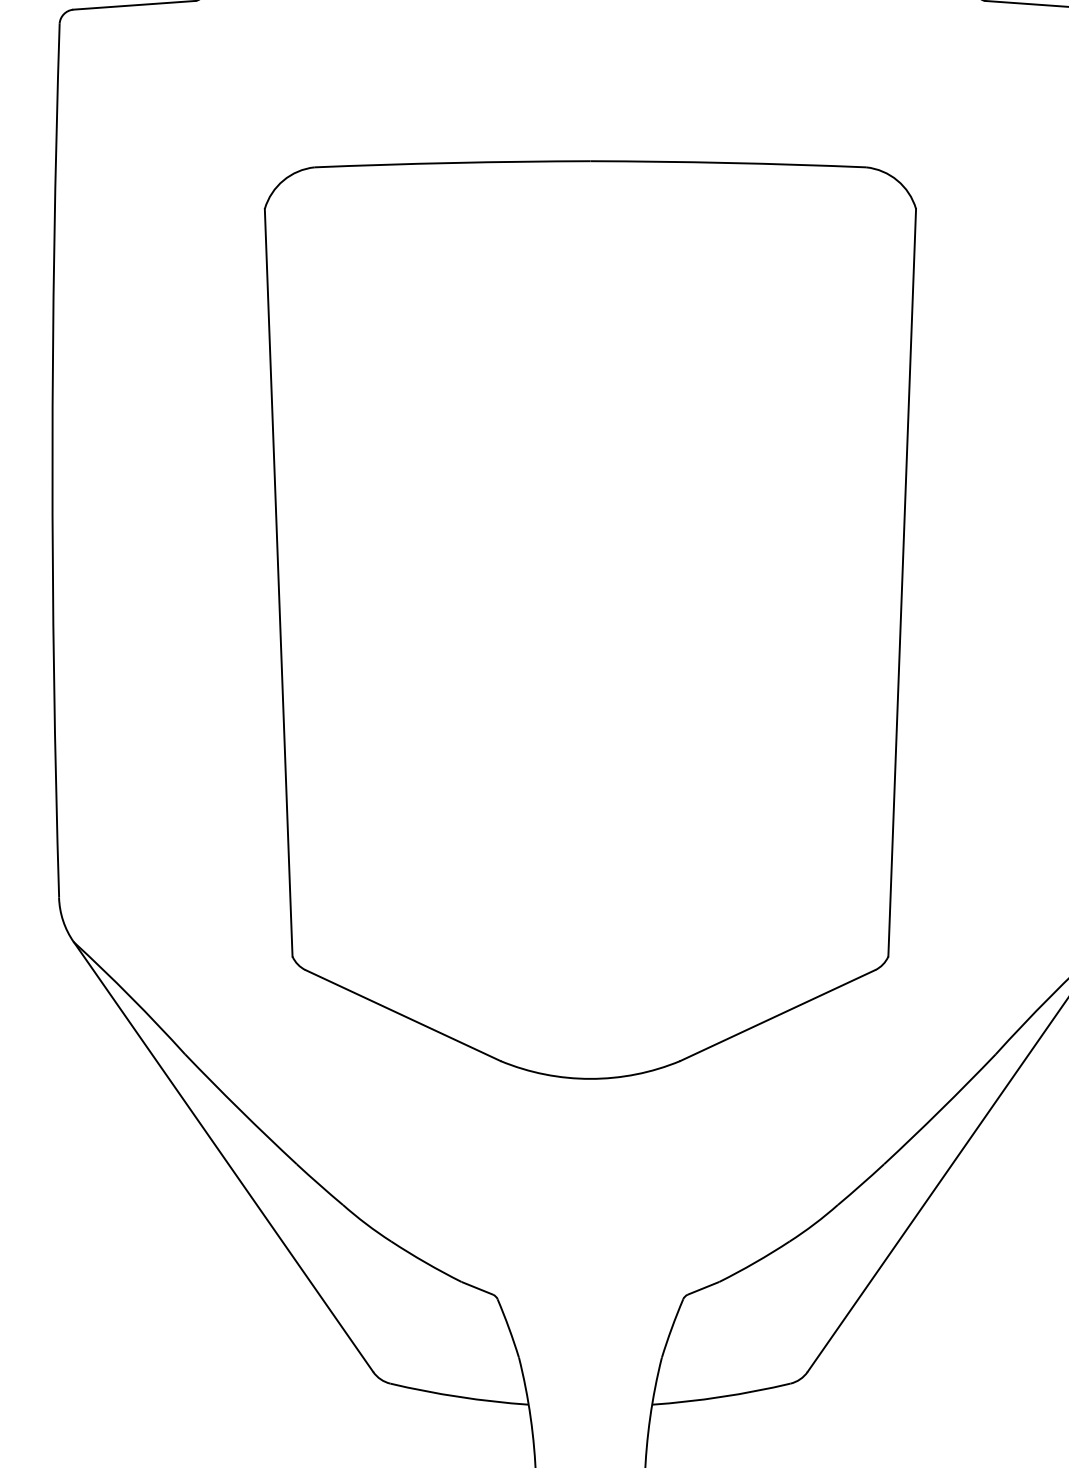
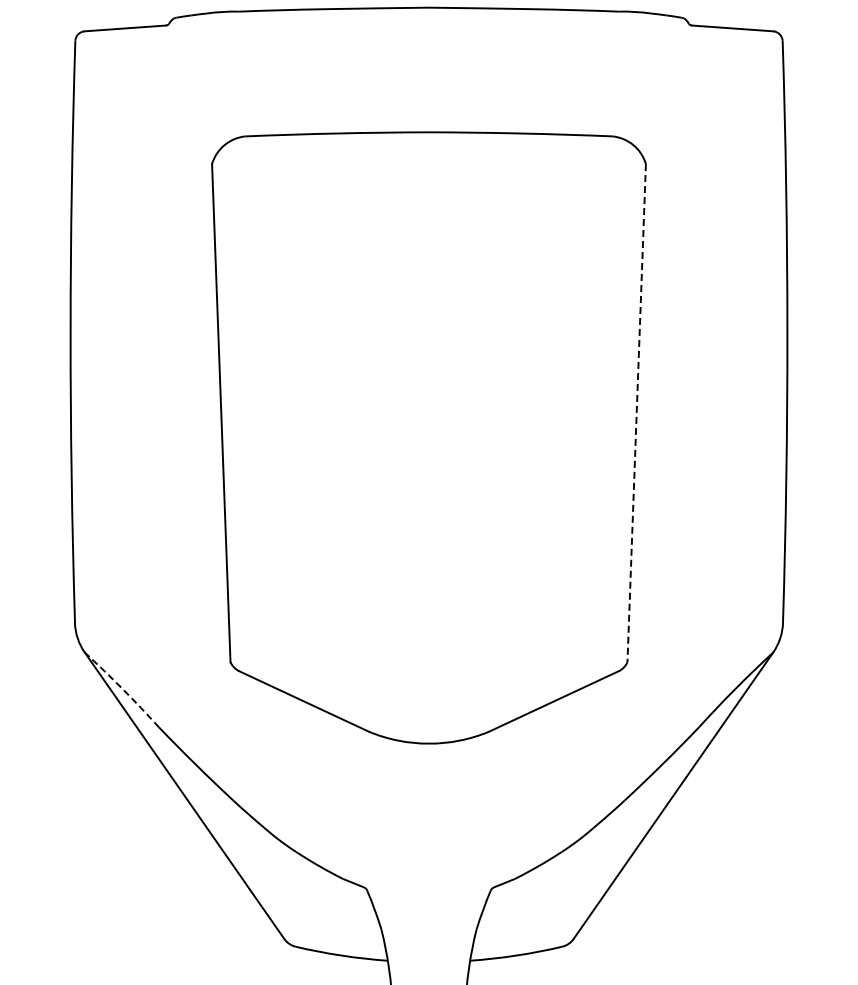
line: (901, 583) -> (636, 413), solid -> dashed
arc: (130, 997) -> (122, 689), solid -> dashed

